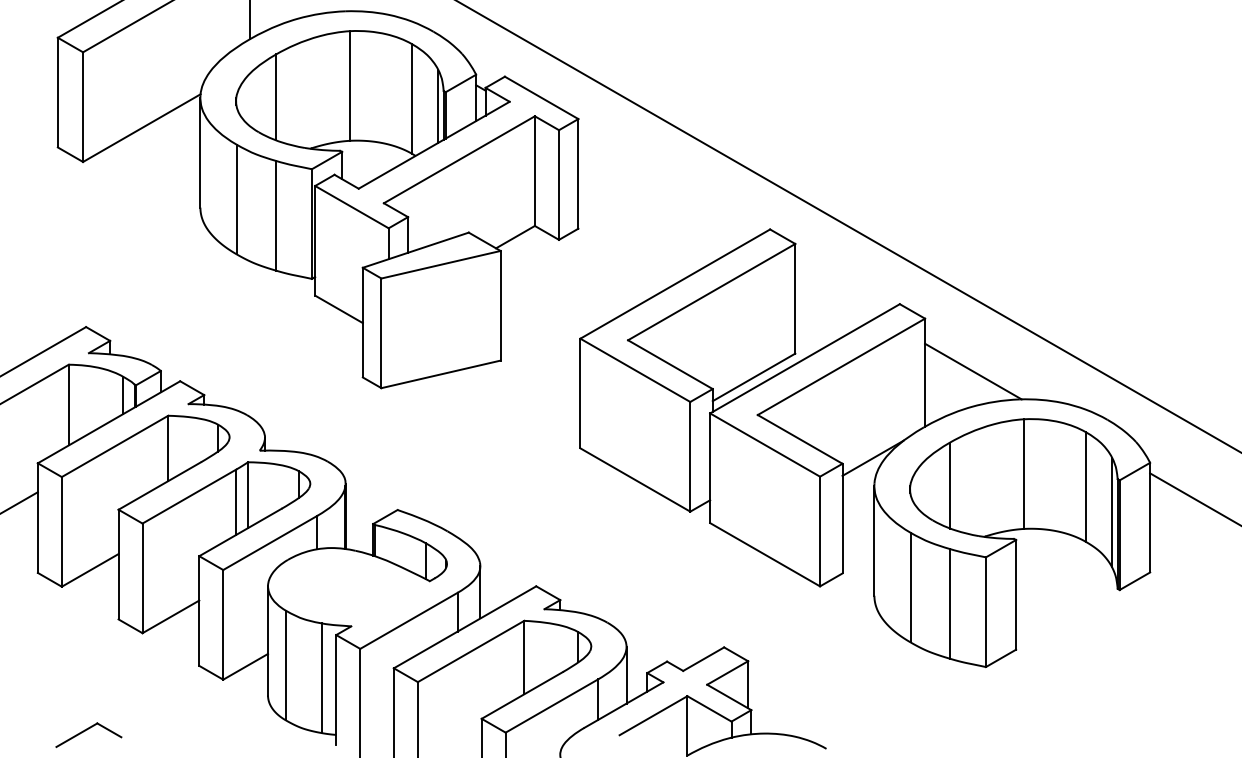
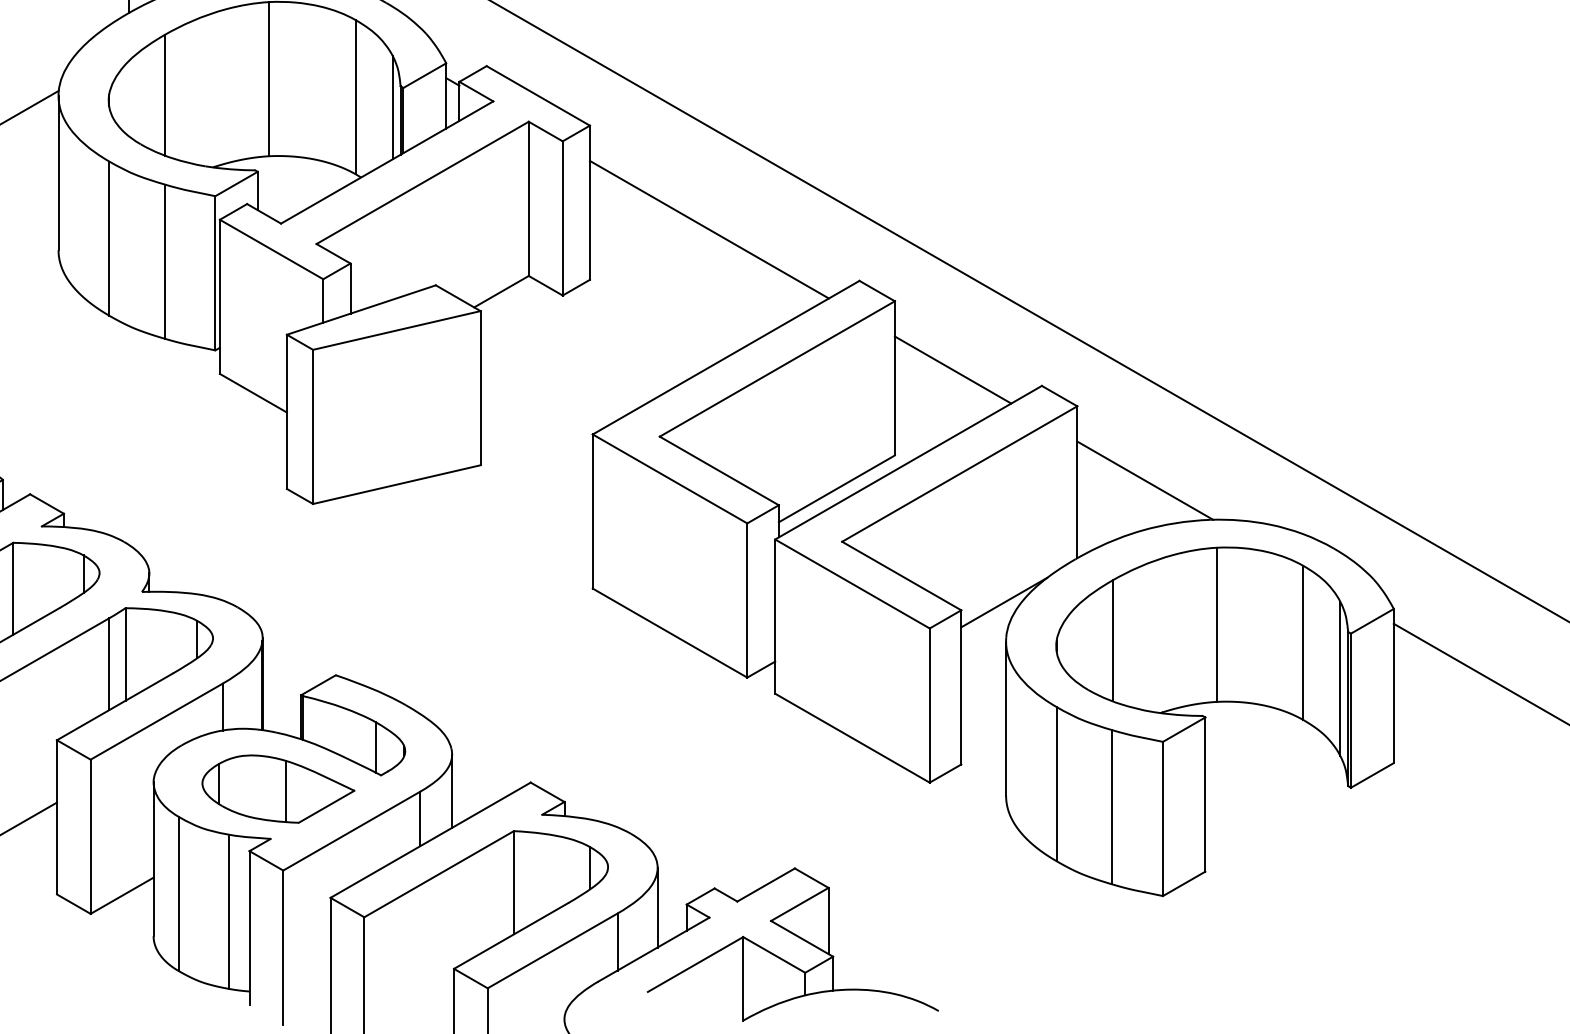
line: (663, 192) -> (709, 228), added
line: (836, 292) -> (952, 369), added
part: (356, 590) -> (277, 788), added

